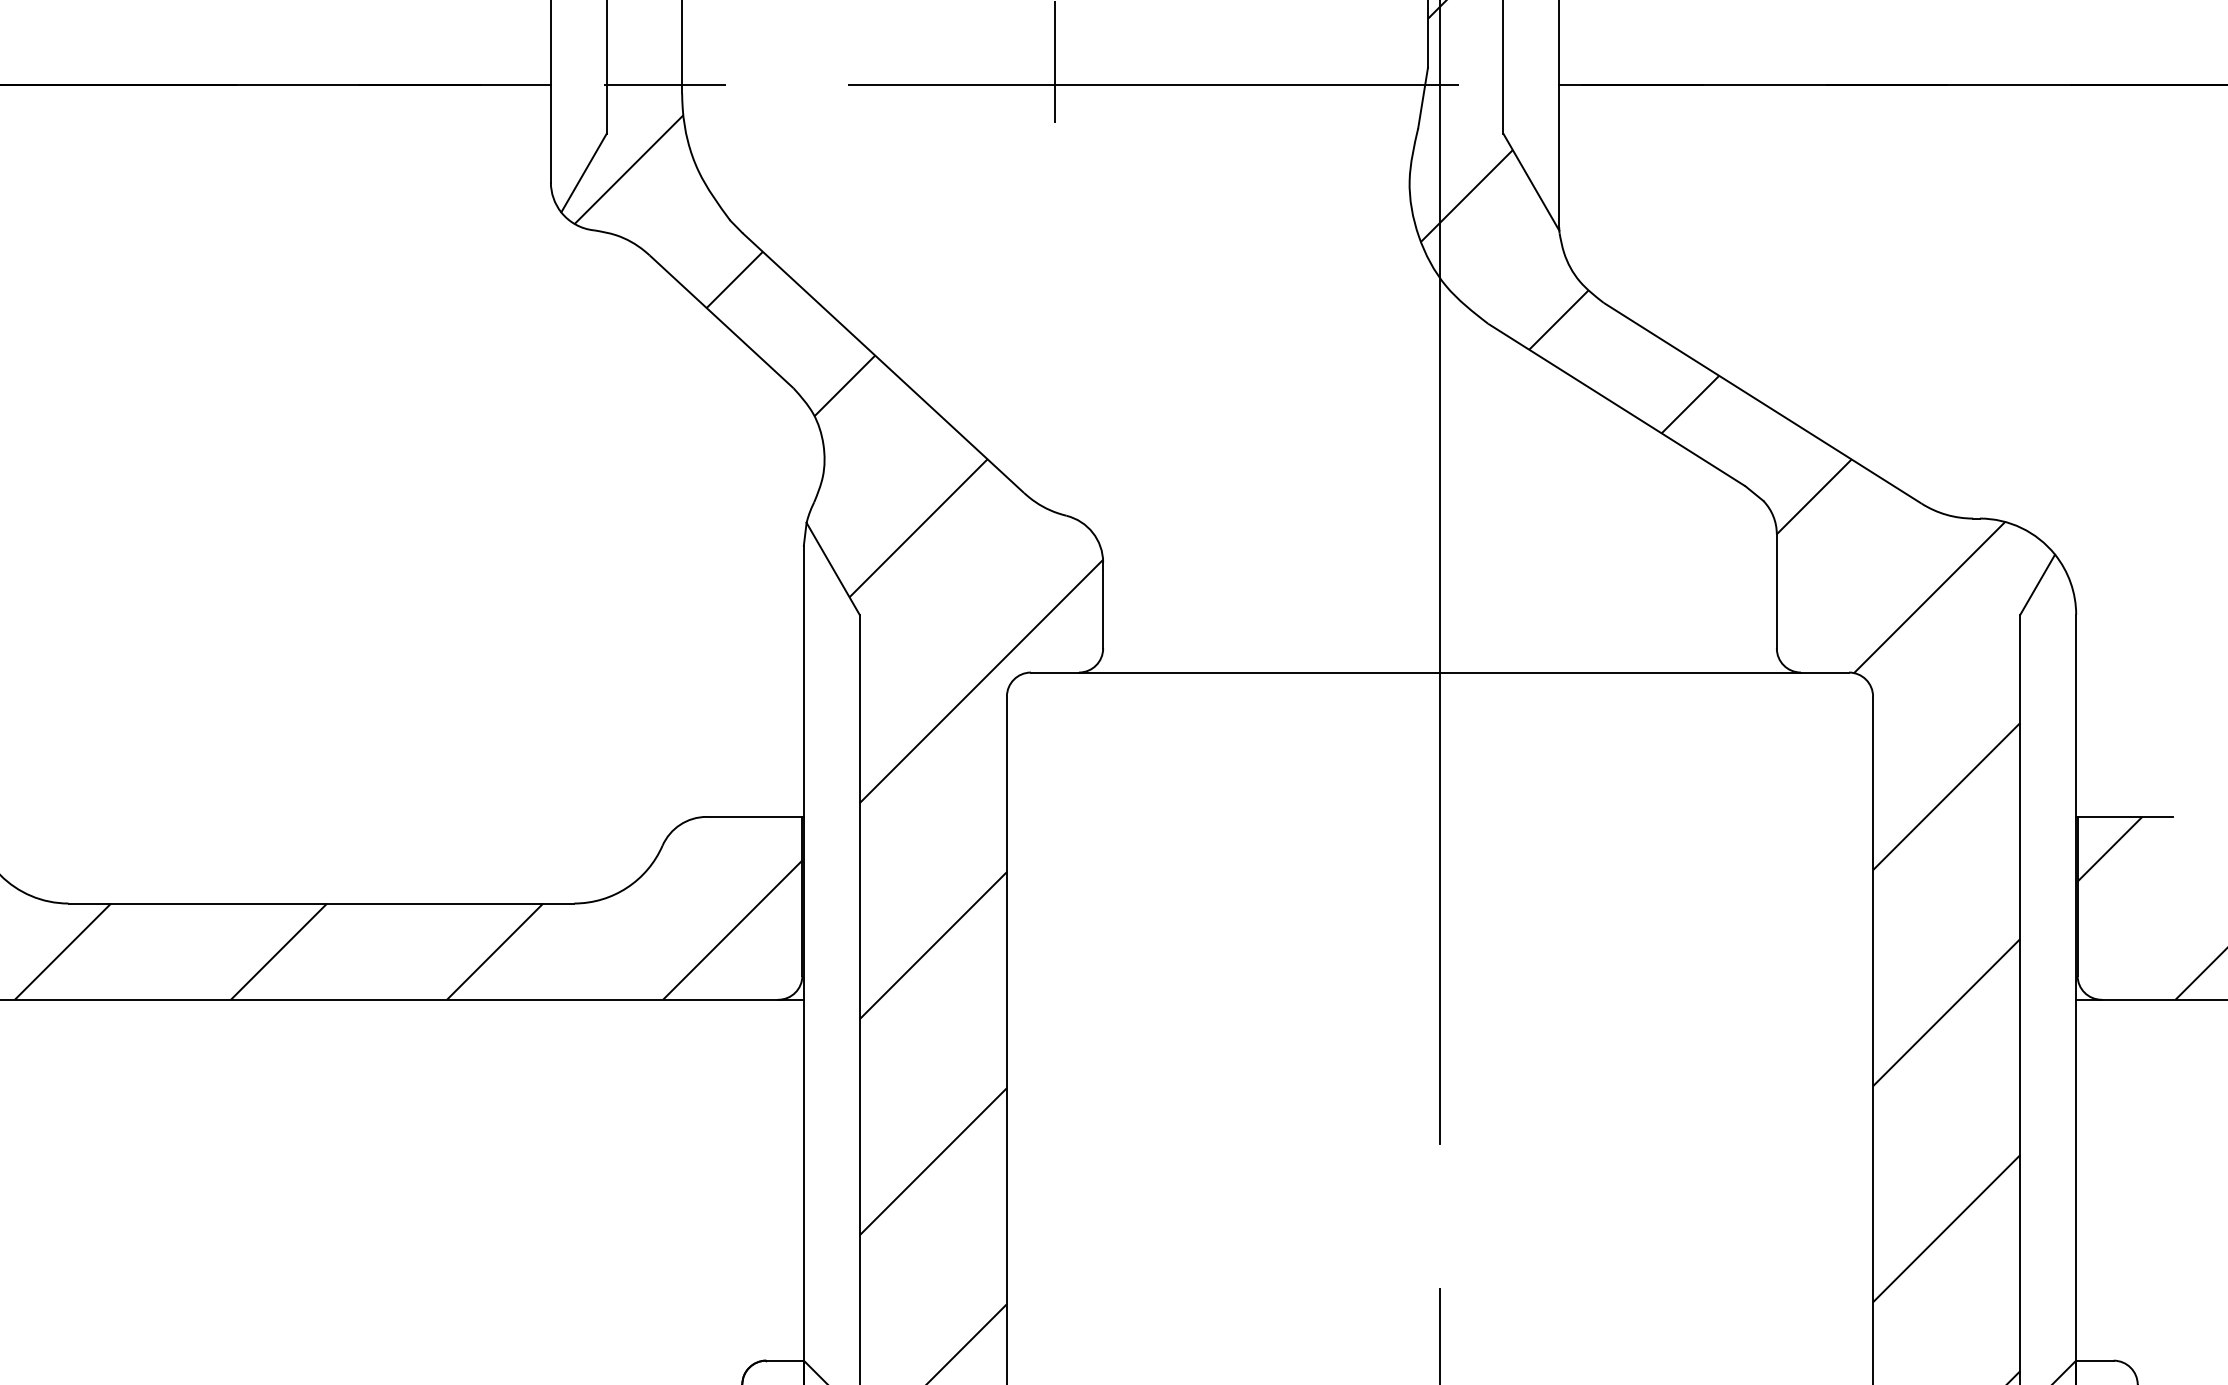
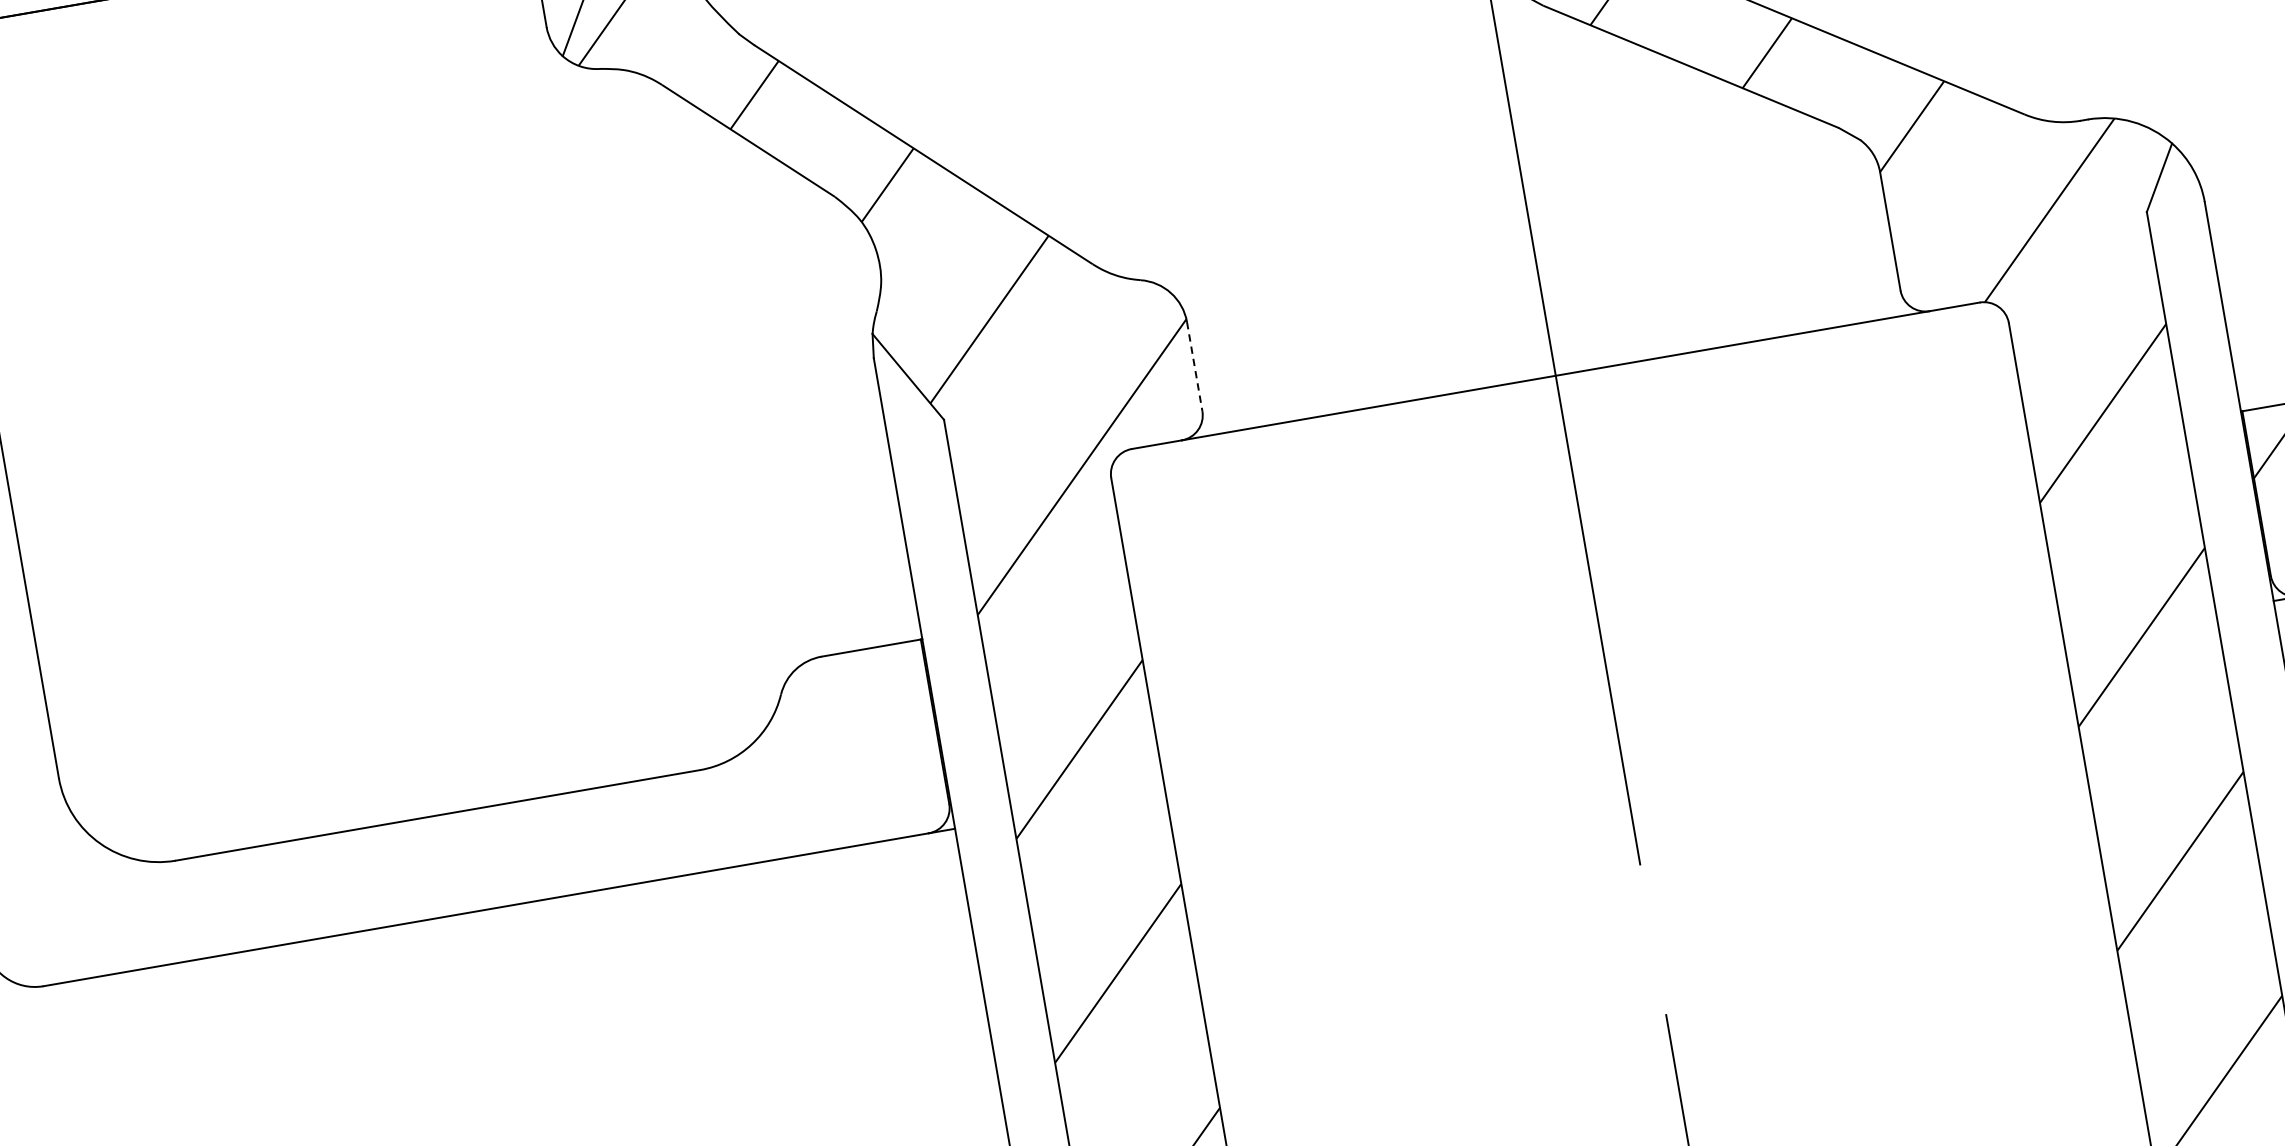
line: (1103, 605) -> (1195, 366), solid -> dashed
hatch: (408, 929) -> (532, 826), removed

